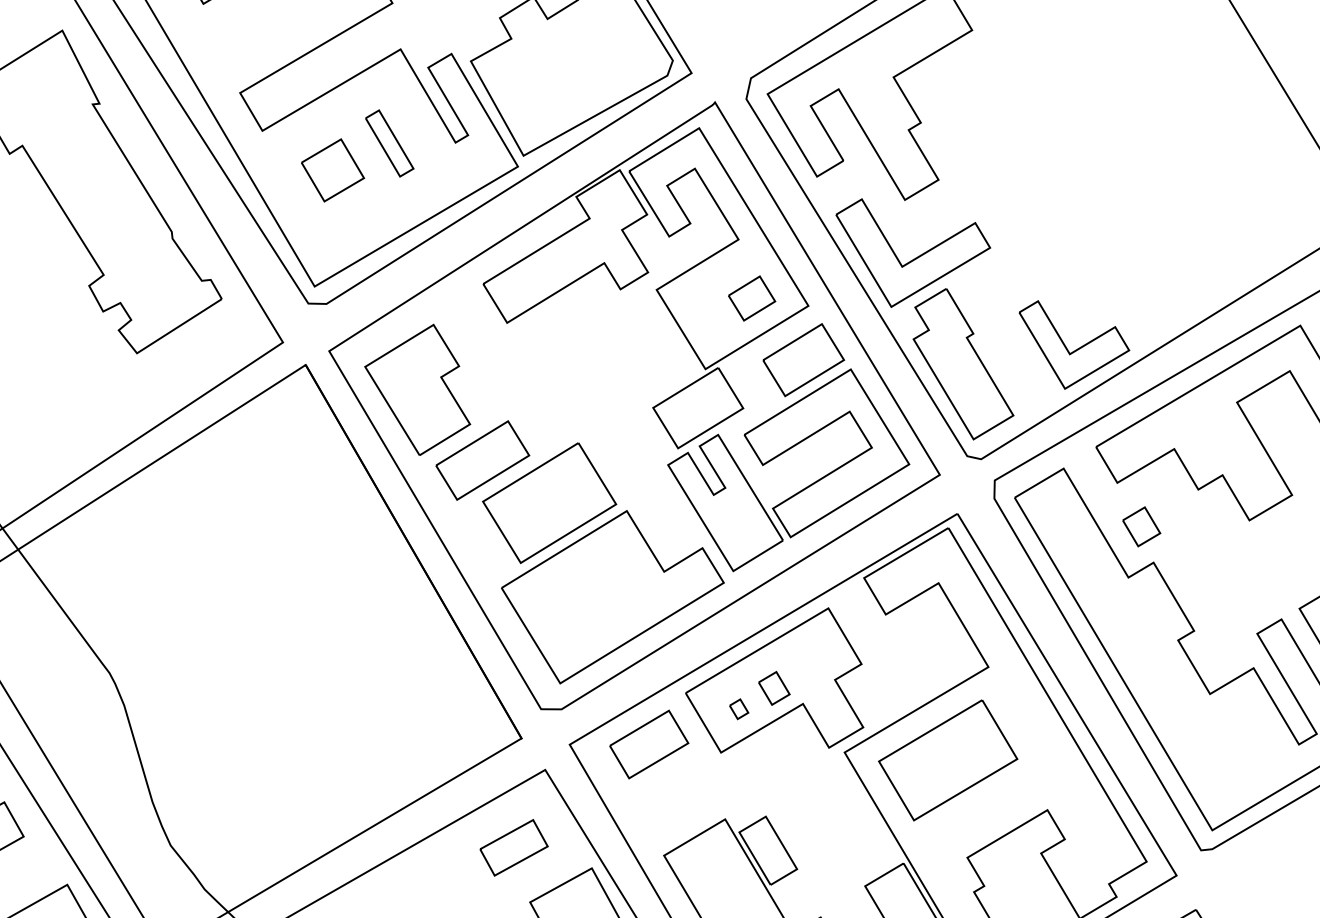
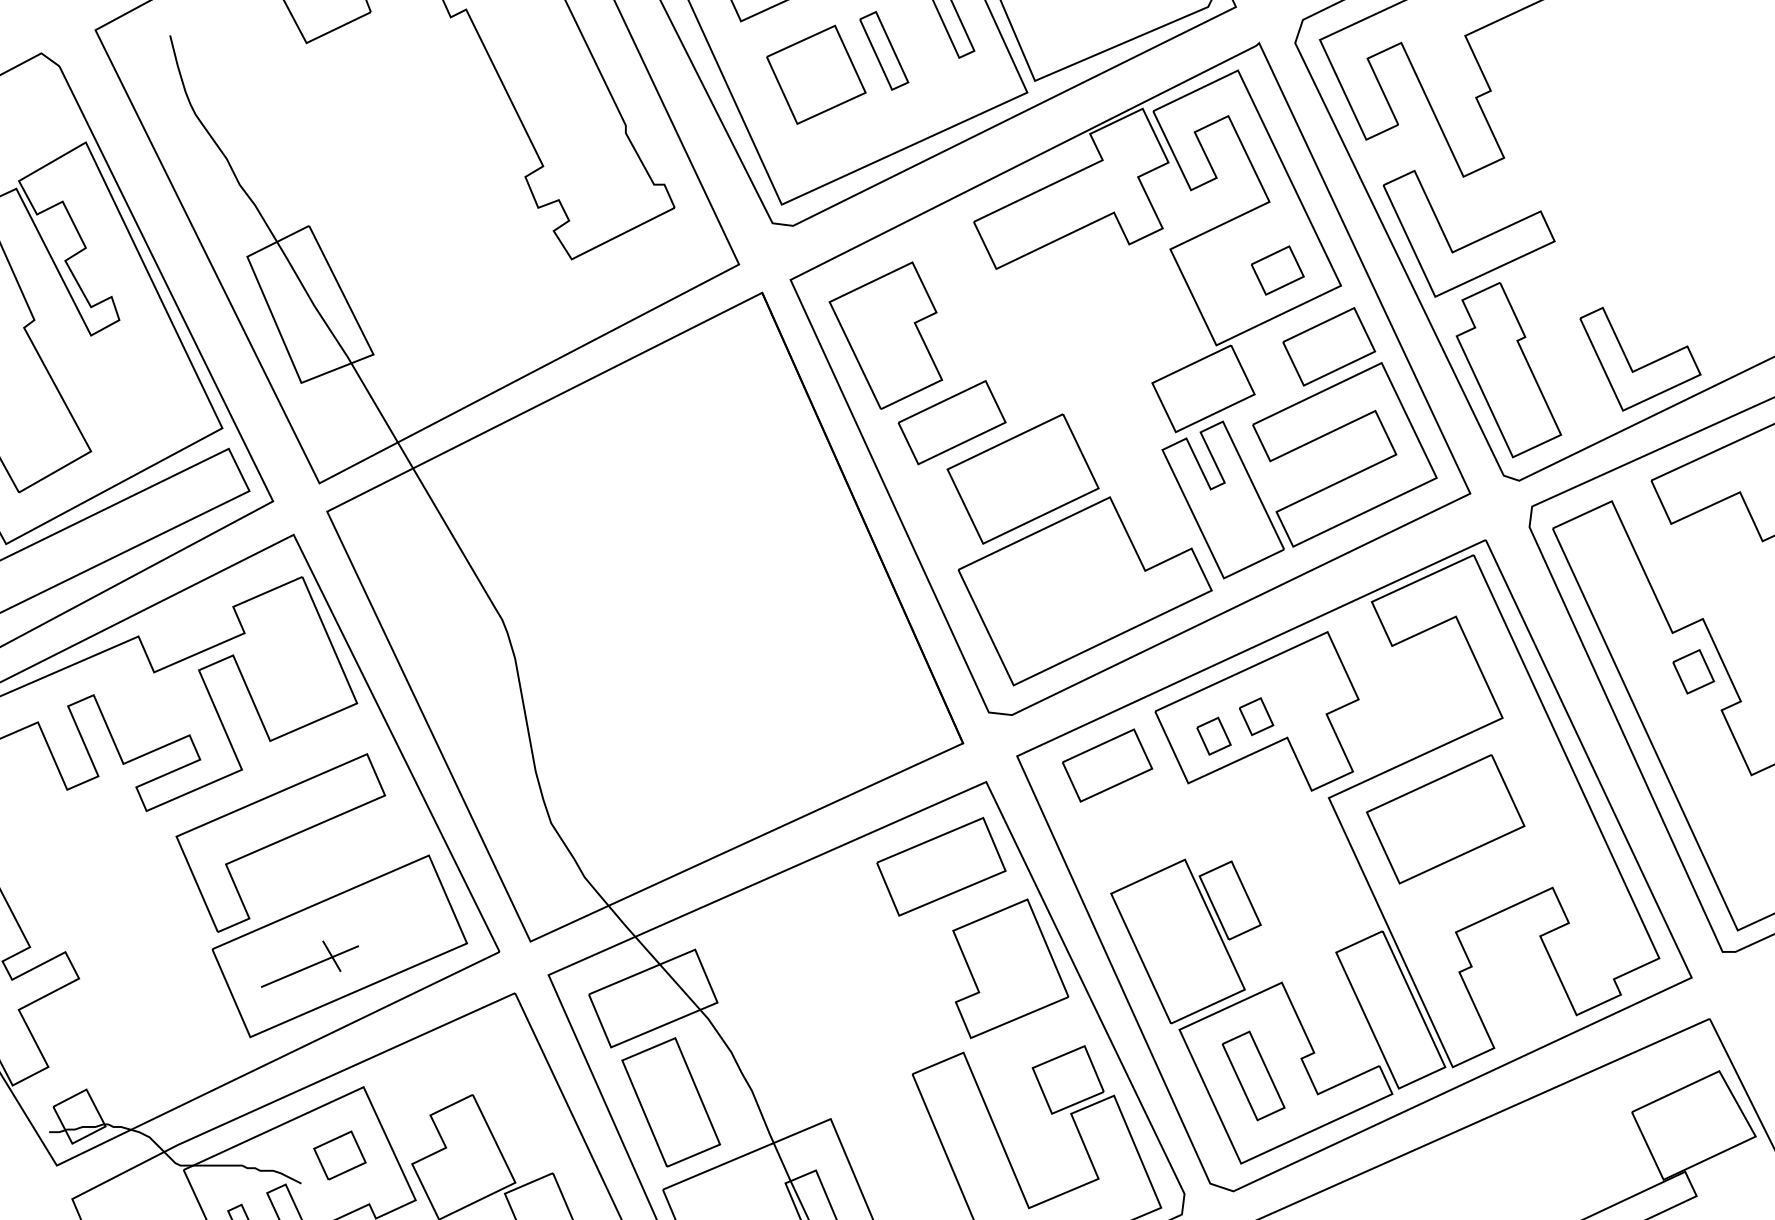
part: (332, 170) -> (816, 74), size x1.43
part: (1141, 526) -> (1693, 671), moved
part: (738, 708) -> (1213, 735), size x1.67
part: (514, 847) -> (941, 866), size x1.67

